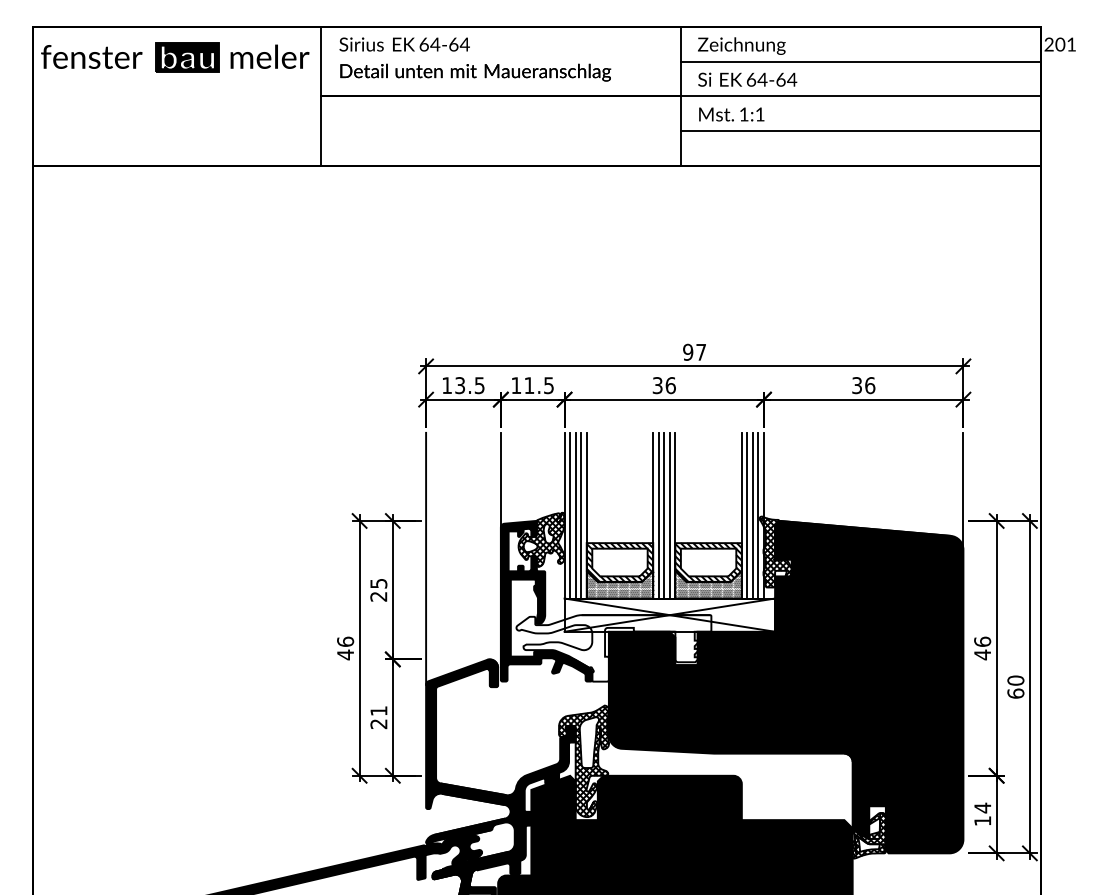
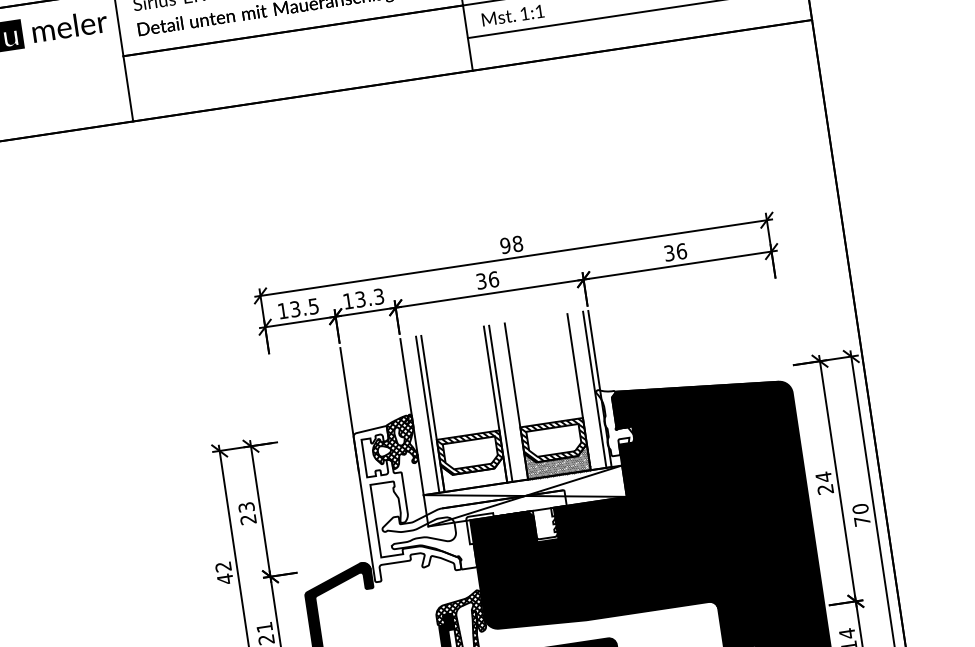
text: (701, 351) -> (517, 243), 97 -> 98
text: (538, 385) -> (369, 298), 11.5 -> 13.3
line: (963, 490) -> (784, 337), removed
line: (570, 515) -> (417, 416), removed
line: (575, 515) -> (422, 415), removed
line: (664, 515) -> (506, 402), removed
line: (669, 515) -> (510, 402), removed
line: (747, 515) -> (584, 391), removed
line: (752, 515) -> (589, 390), removed
hatch: (775, 552) -> (615, 422), removed
line: (426, 558) -> (287, 476), removed
text: (378, 583) -> (246, 507), 25 -> 23
hatch: (619, 584) -> (473, 474), removed
fill: (546, 600) -> (406, 499), removed
text: (345, 641) -> (223, 566), 46 -> 42
text: (982, 648) -> (824, 483), 46 -> 24
text: (1015, 693) -> (862, 521), 60 -> 70

